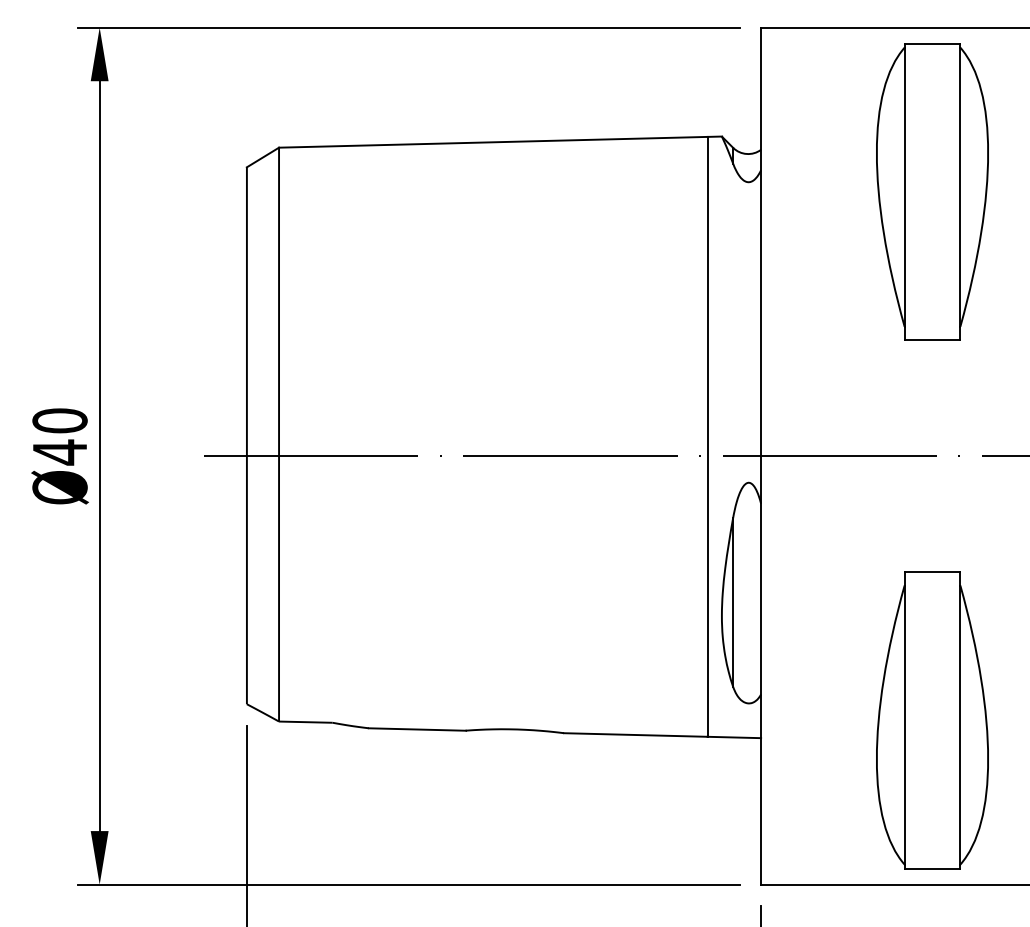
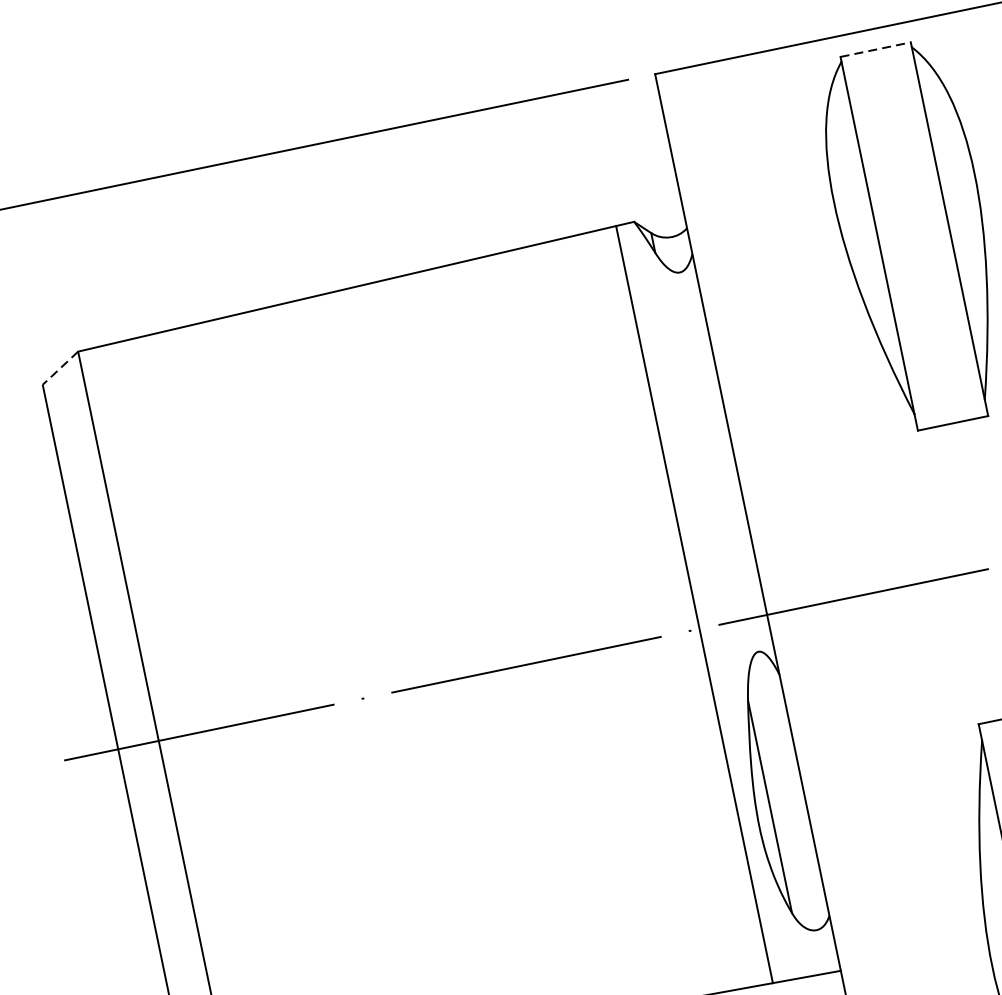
line: (932, 43) -> (875, 49), solid -> dashed
line: (262, 157) -> (59, 368), solid -> dashed

